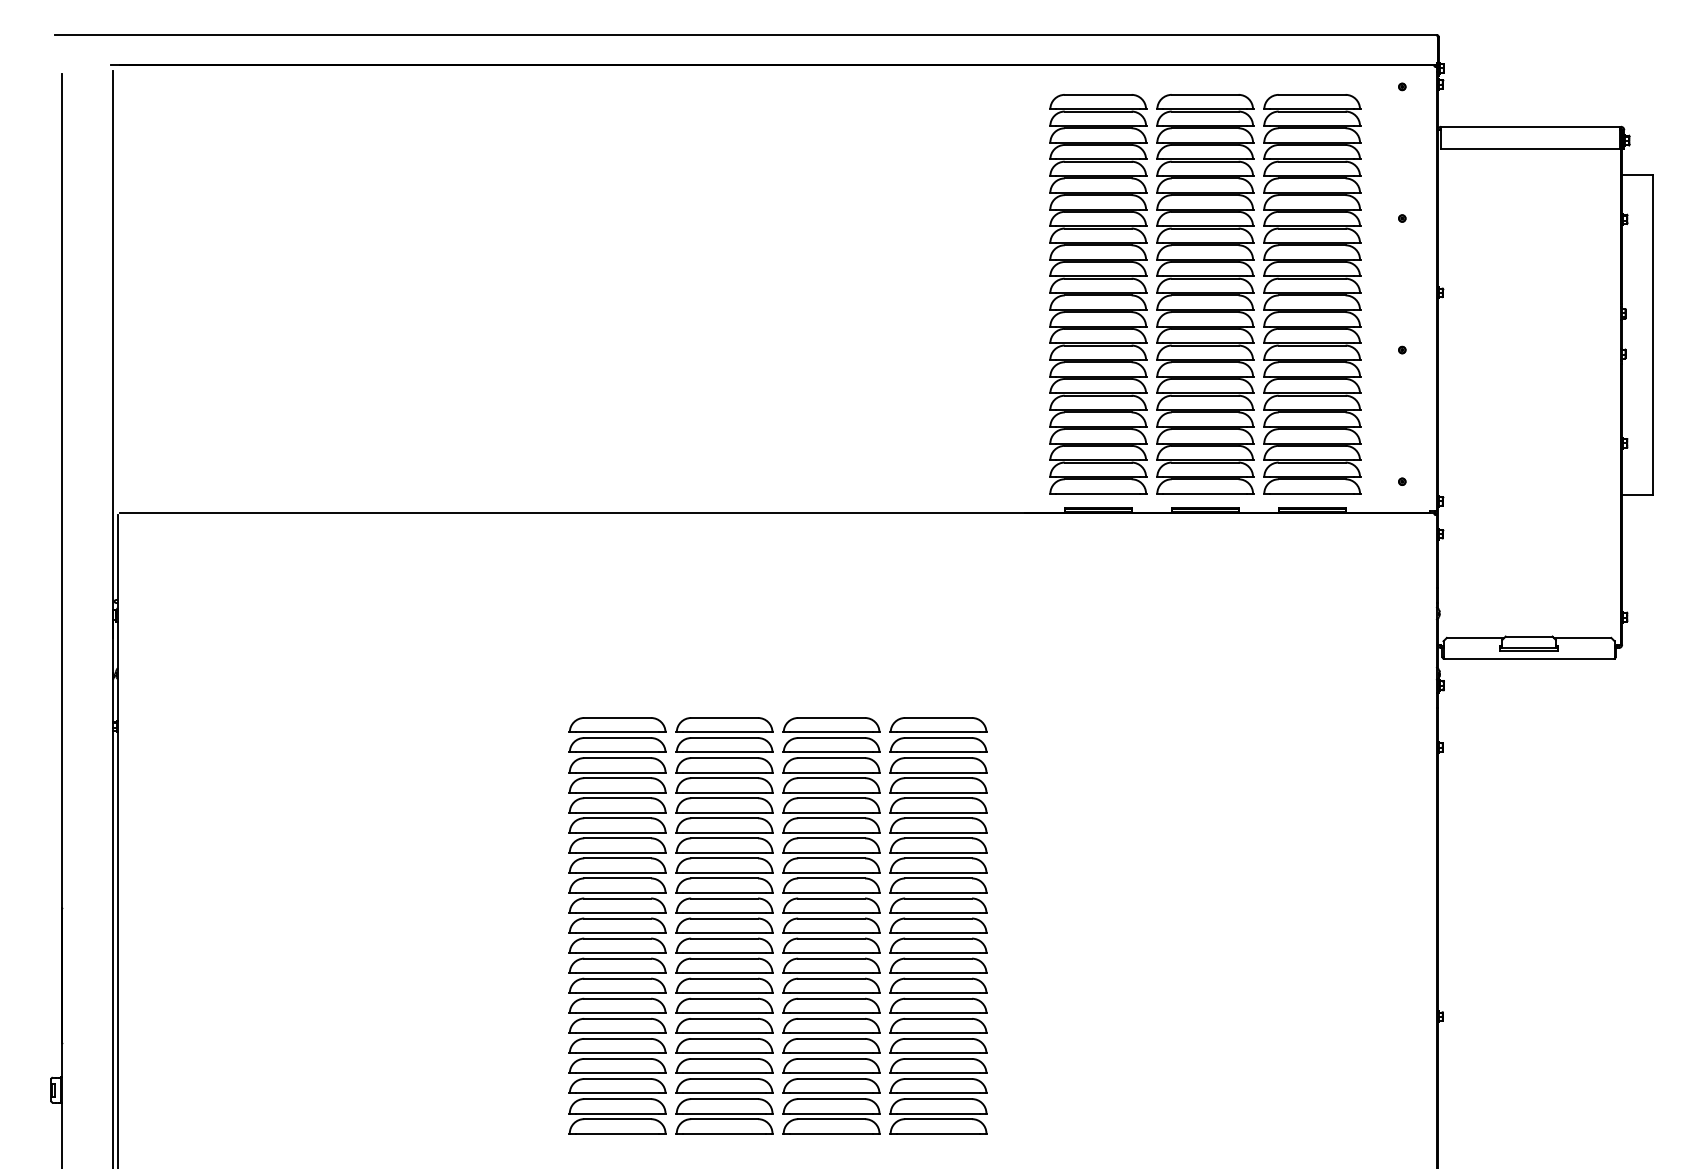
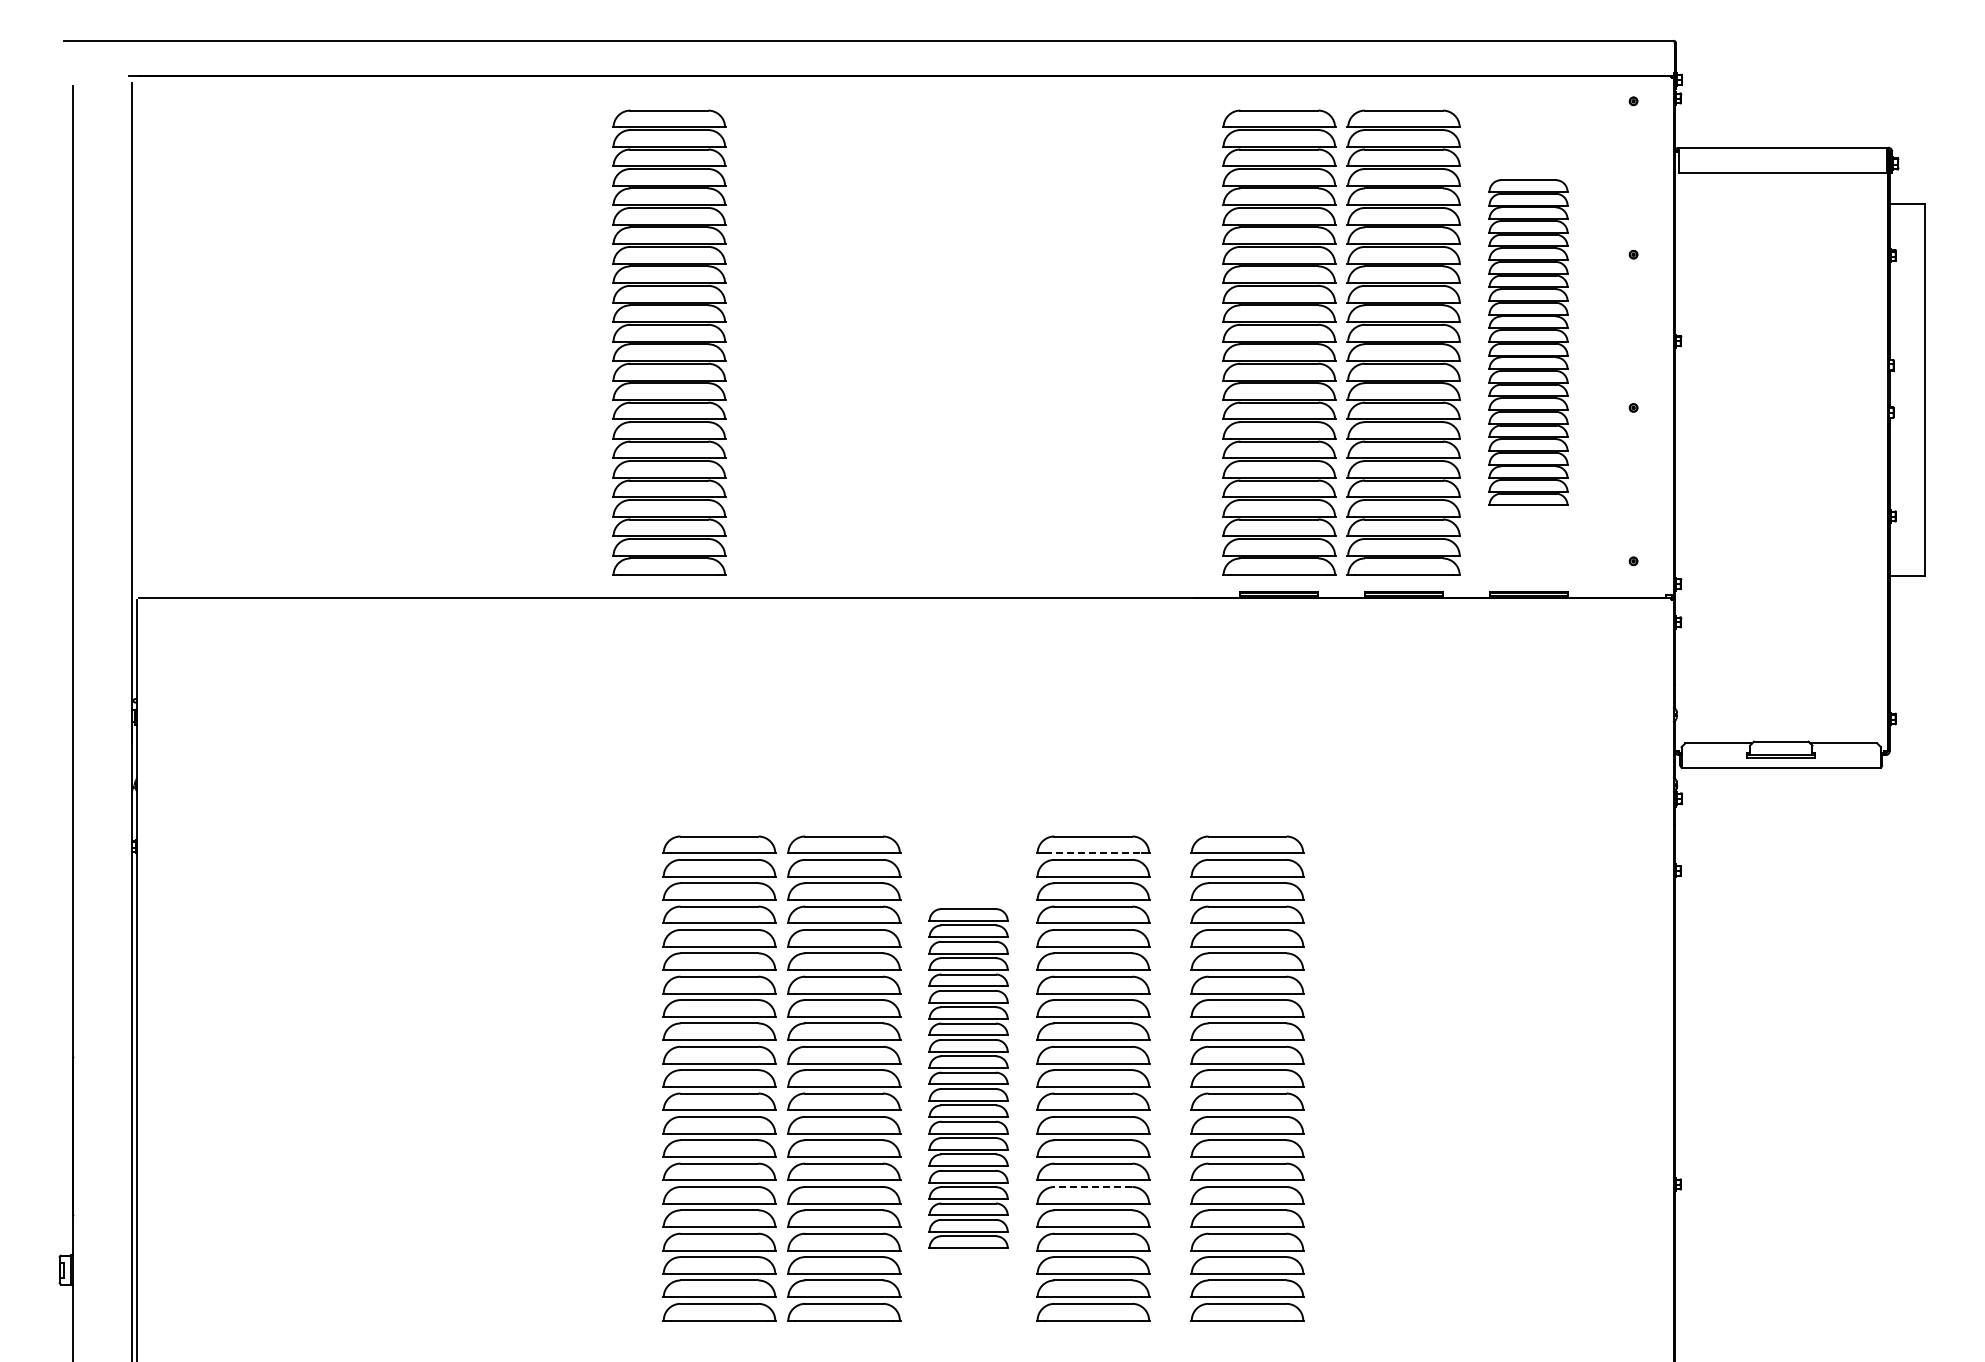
part: (574, 293) -> (669, 342), added
part: (1312, 293) -> (1528, 342), size x0.7
line: (938, 732) -> (1093, 853), solid -> dashed
part: (831, 925) -> (968, 1078), size x0.7
part: (1070, 925) -> (1247, 1078), added
line: (938, 1019) -> (1093, 1187), solid -> dashed

